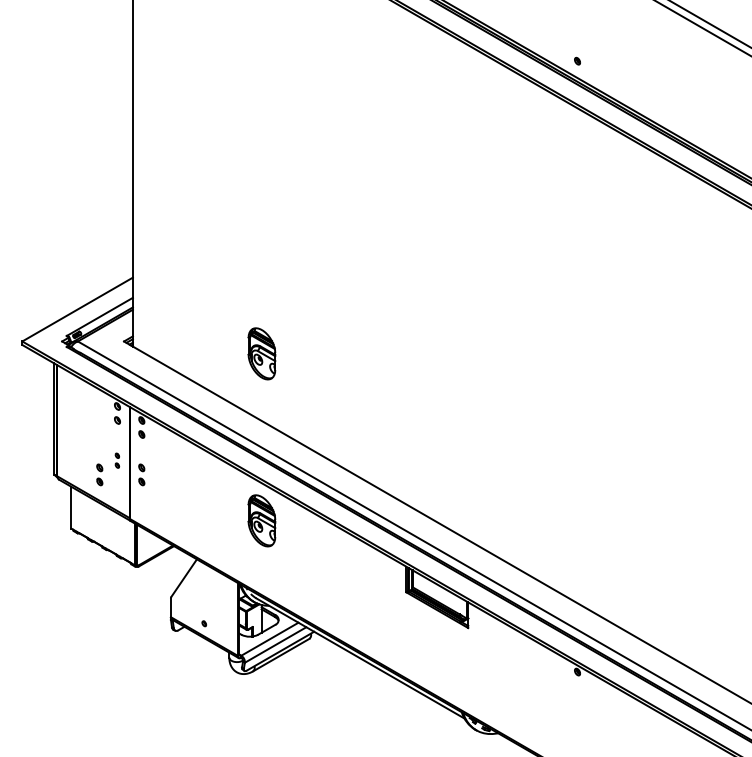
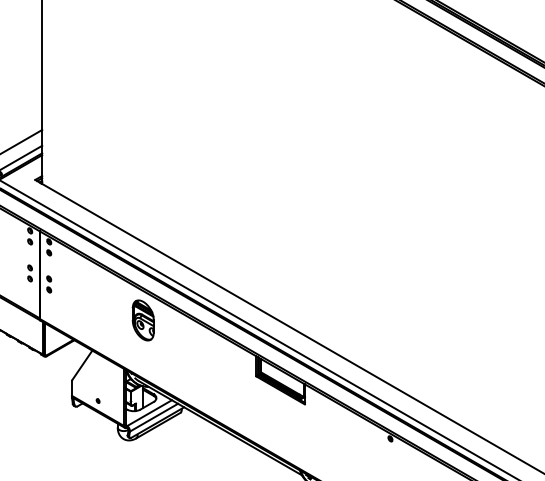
part: (261, 353) -> (142, 189), removed
part: (117, 460) -> (30, 273), size x1.43
part: (99, 474) -> (16, 284), removed

